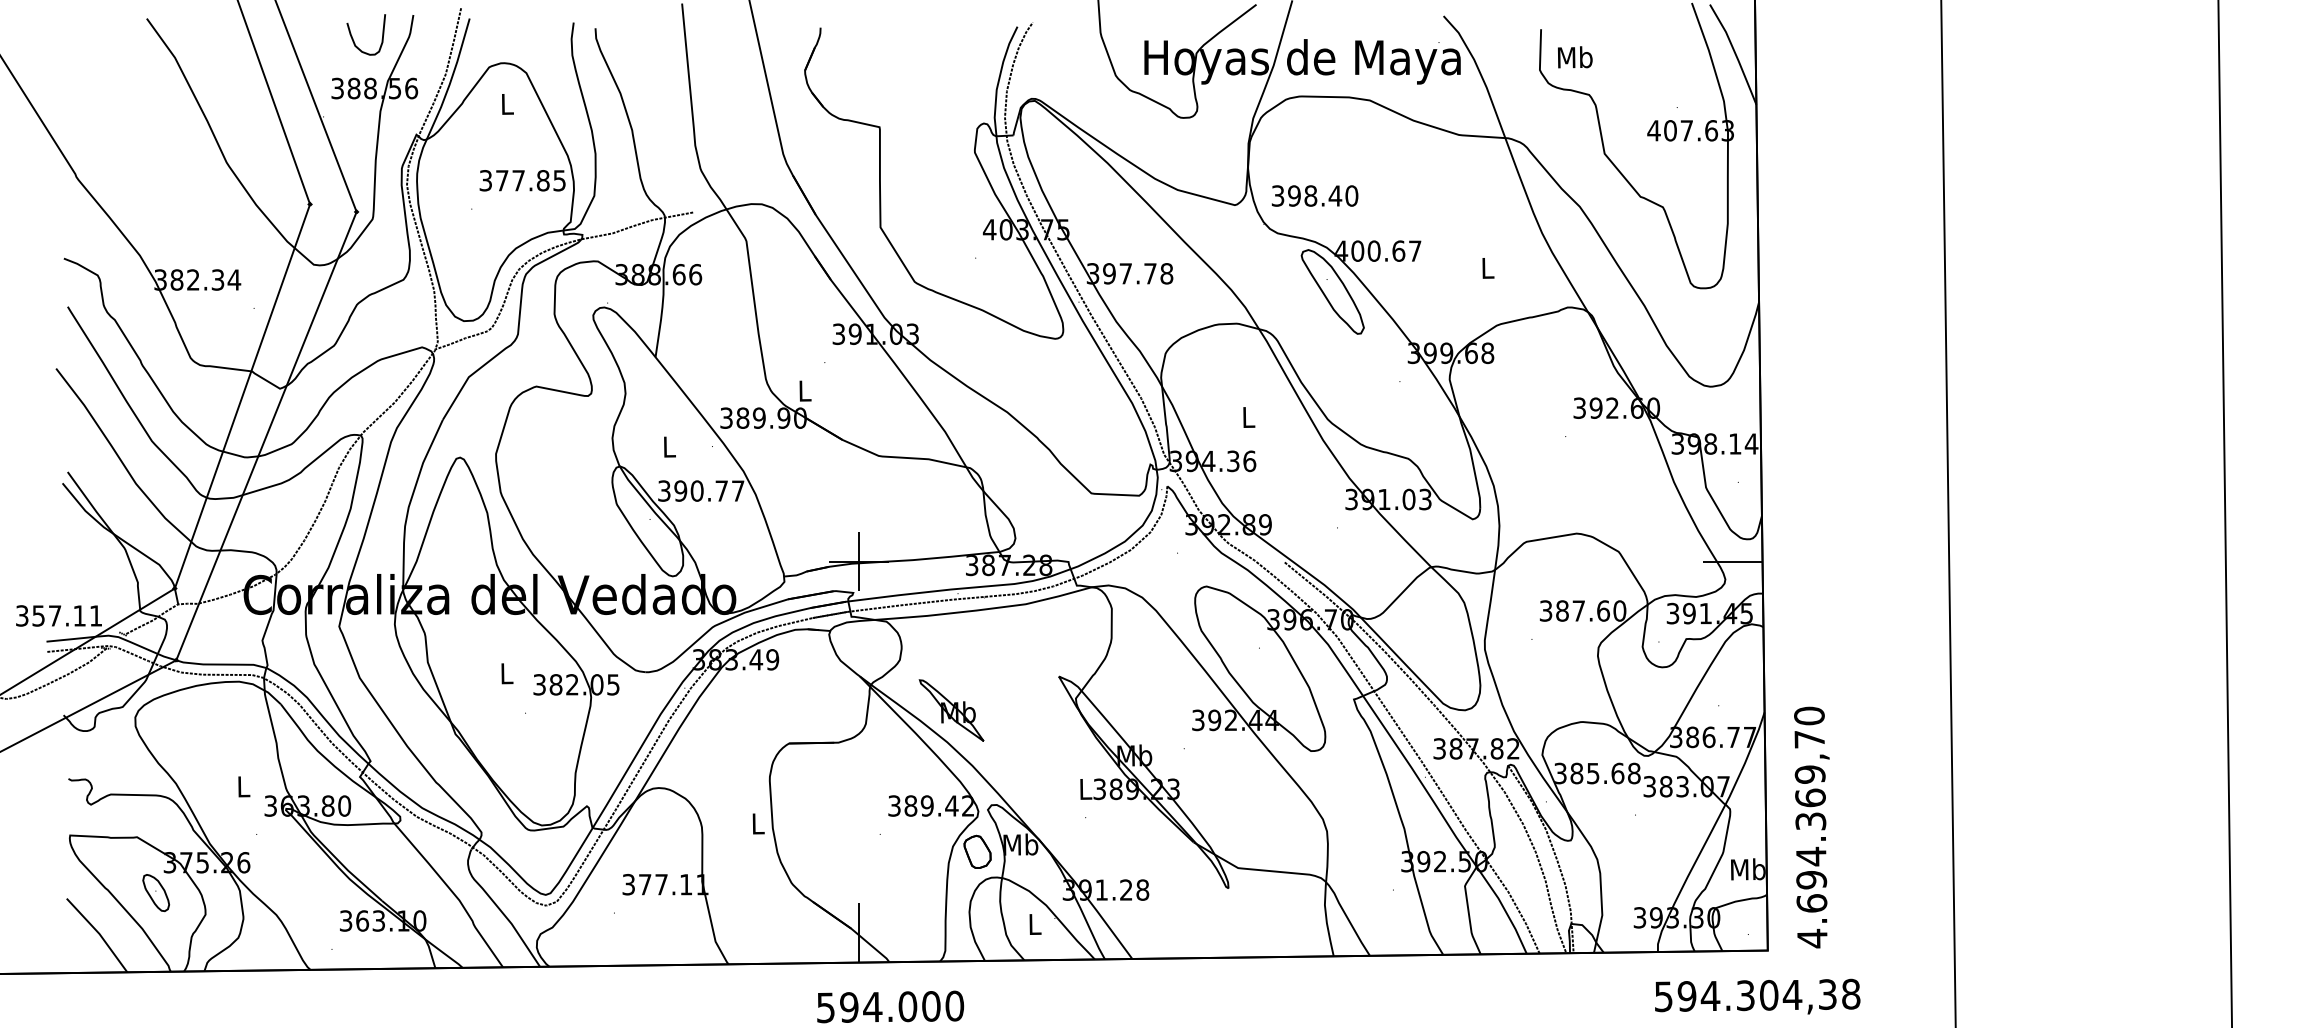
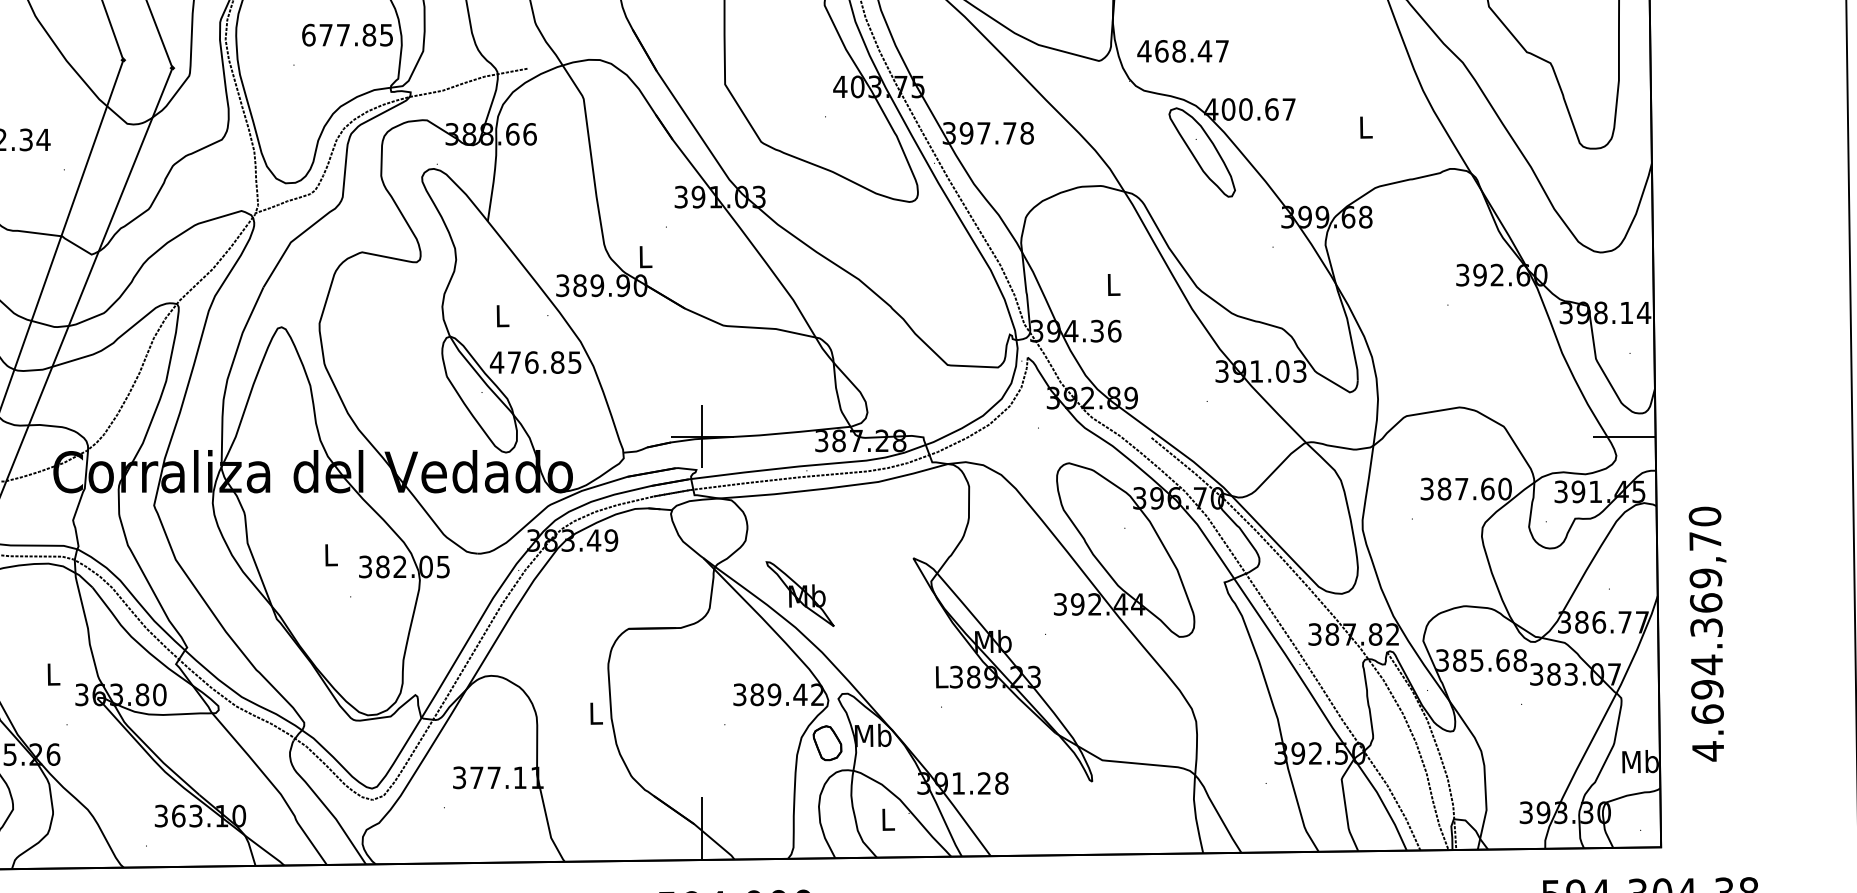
text: (485, 180) -> (308, 34), 377.85 -> 677.85
text: (1314, 195) -> (1182, 50), 398.40 -> 468.47
text: (700, 490) -> (535, 361), 390.77 -> 476.85
text: (1811, 827) -> (1707, 634), moved

